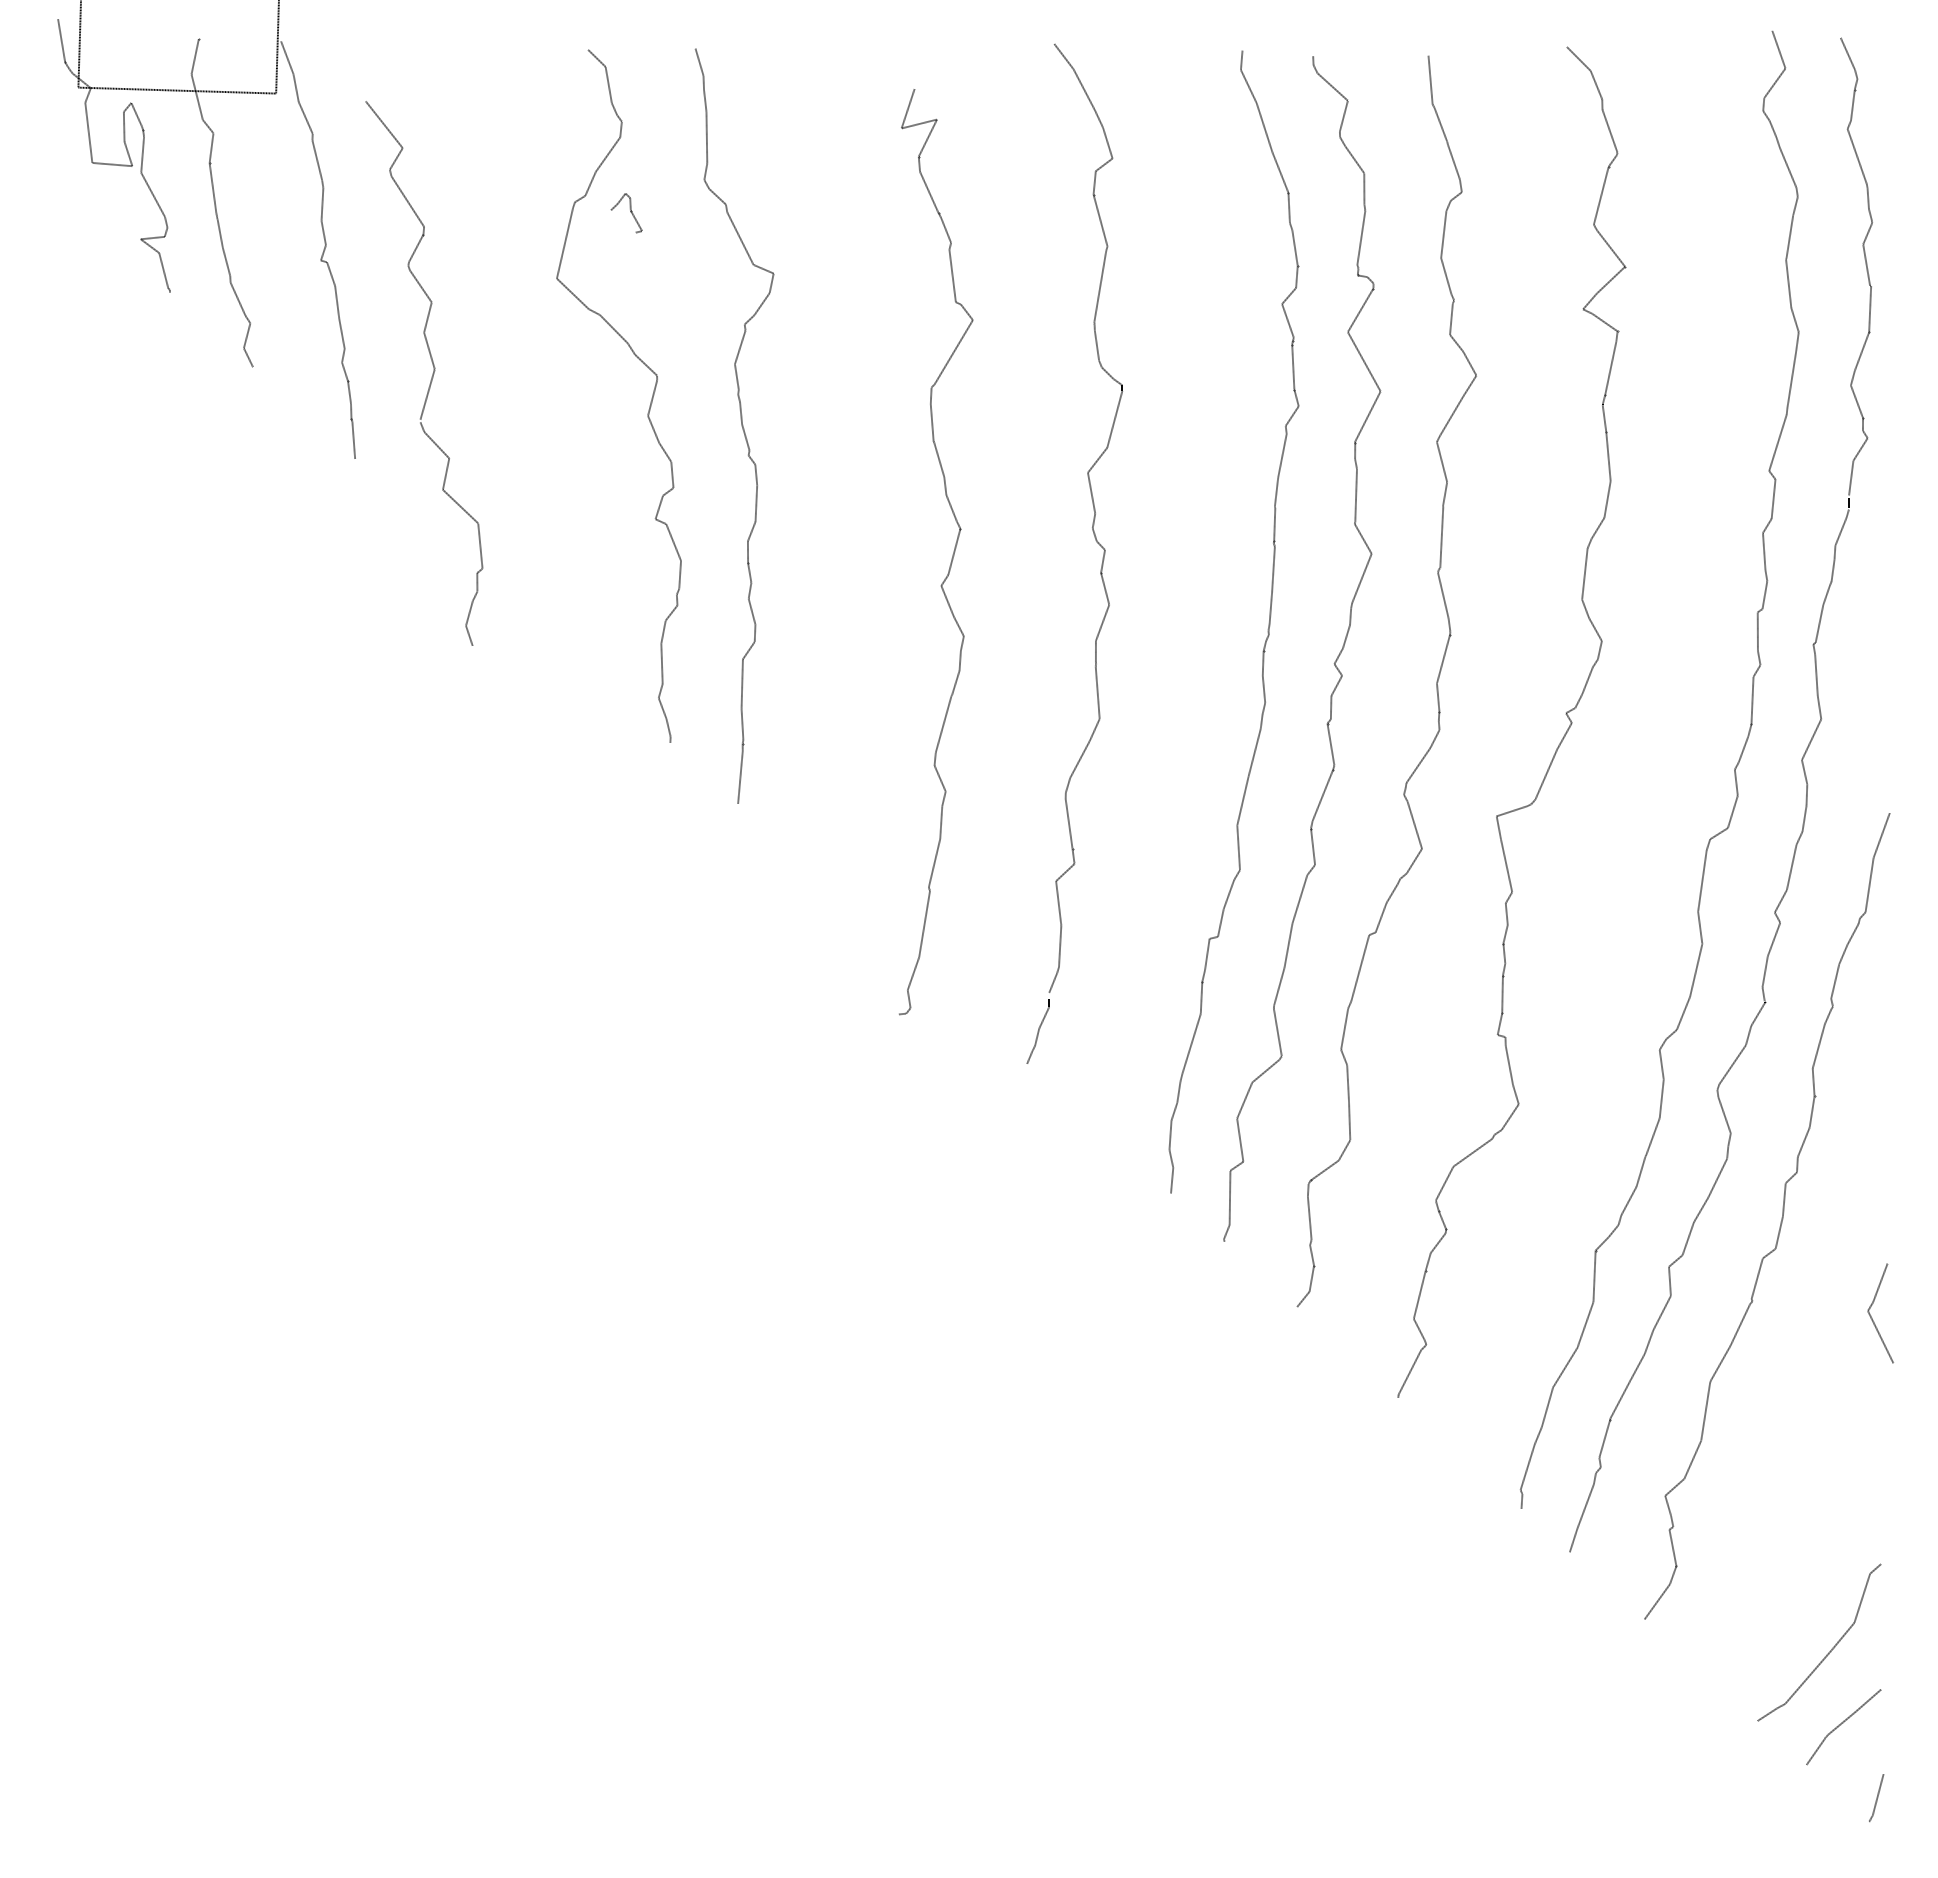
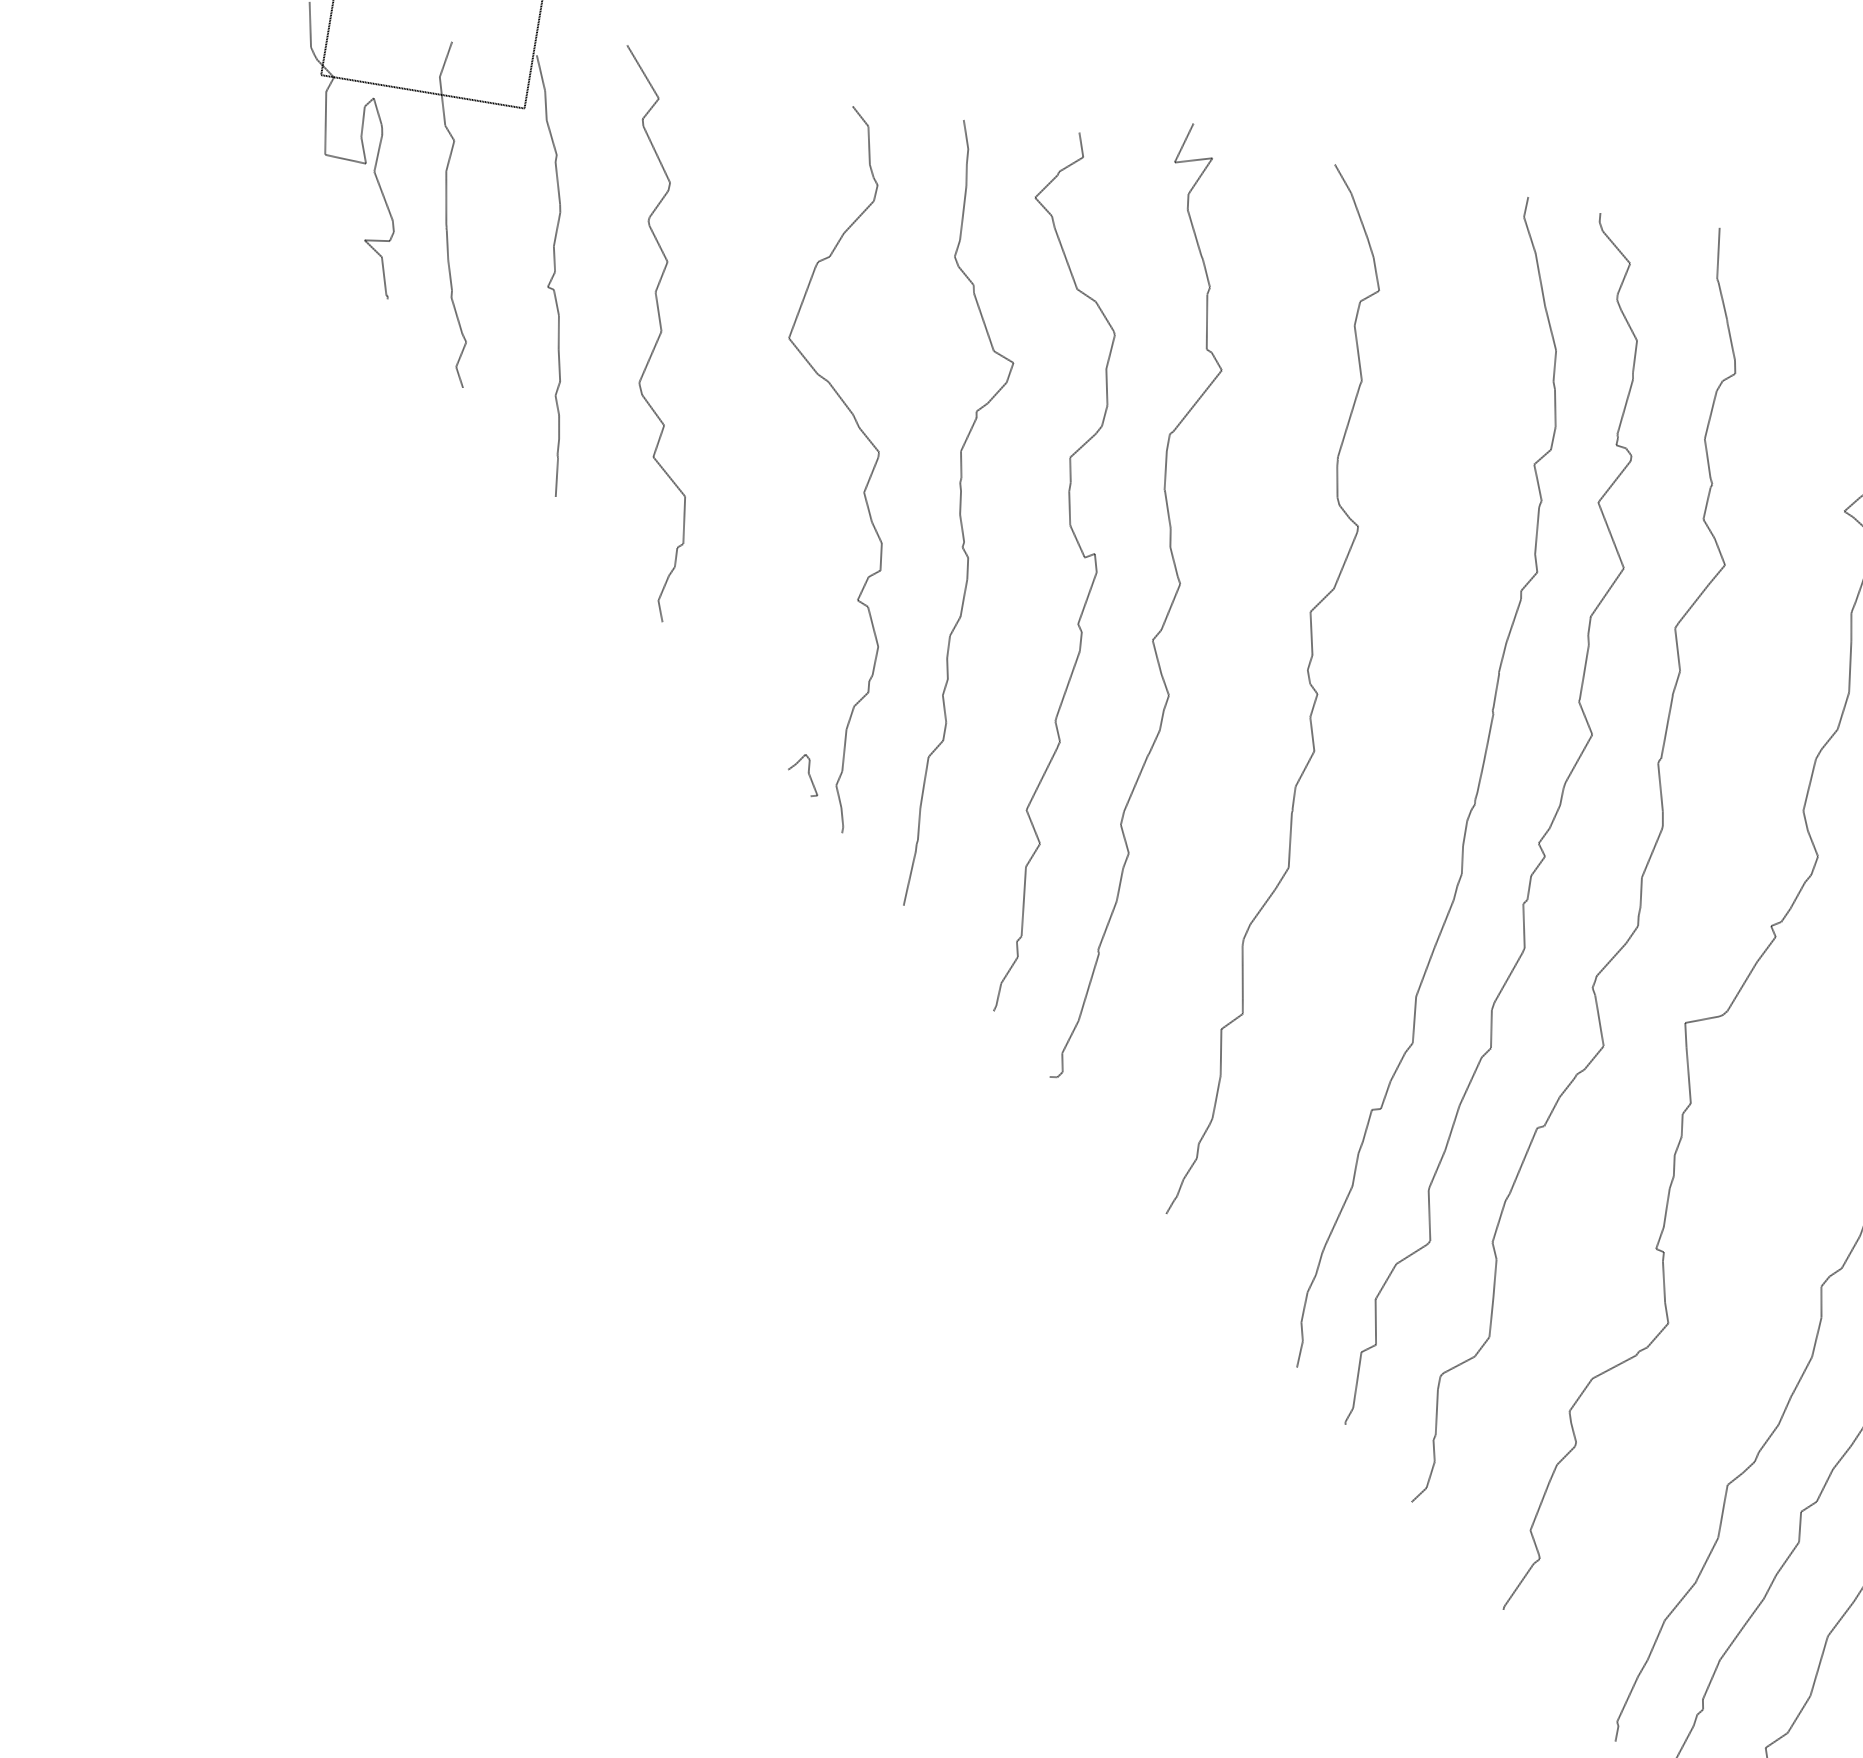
curve: (630, 212) -> (808, 774), moved
curve: (431, 376) -> (657, 338), moved
curve: (864, 449) -> (1083, 557), added
curve: (952, 554) -> (1168, 609), moved

